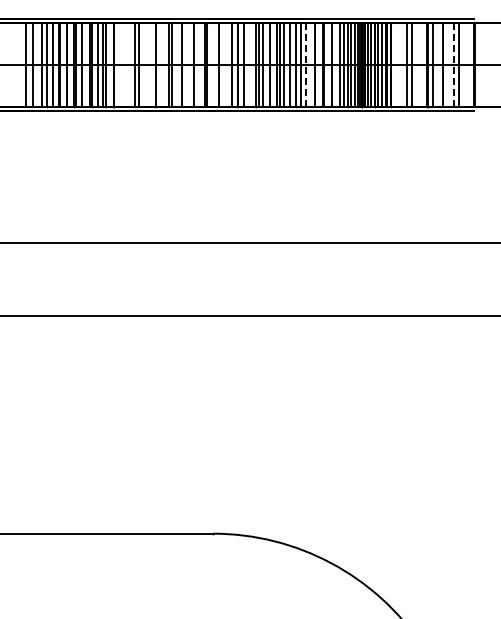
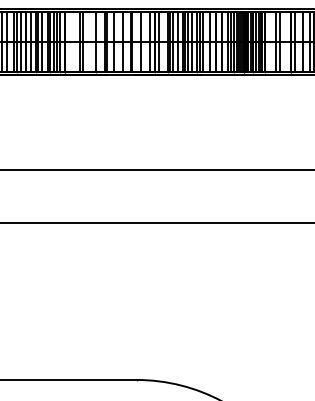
line: (305, 65) -> (203, 42), dashed -> solid
line: (453, 65) -> (310, 42), dashed -> solid

